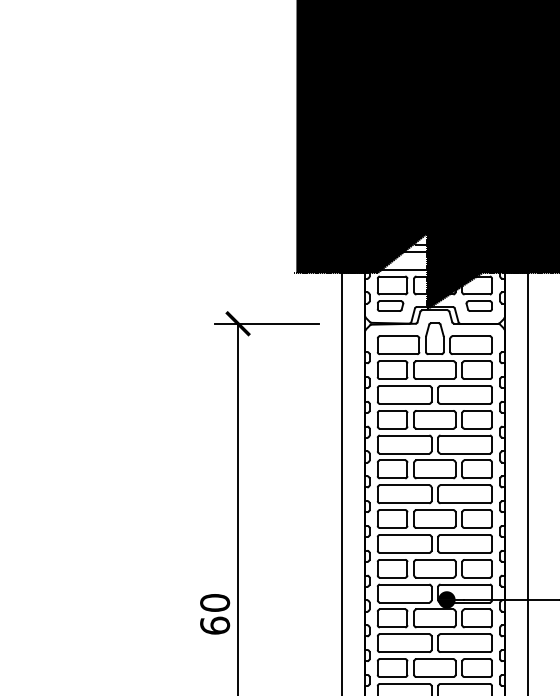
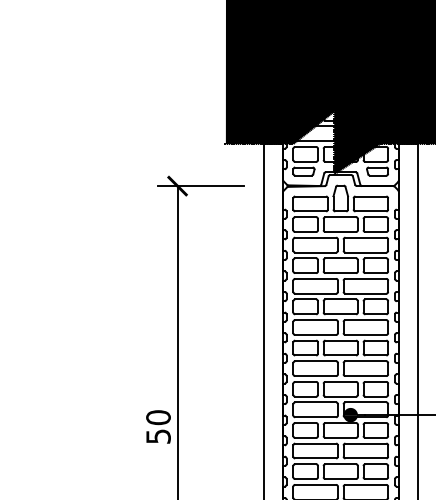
text: (215, 625) -> (158, 436), 60 -> 50

